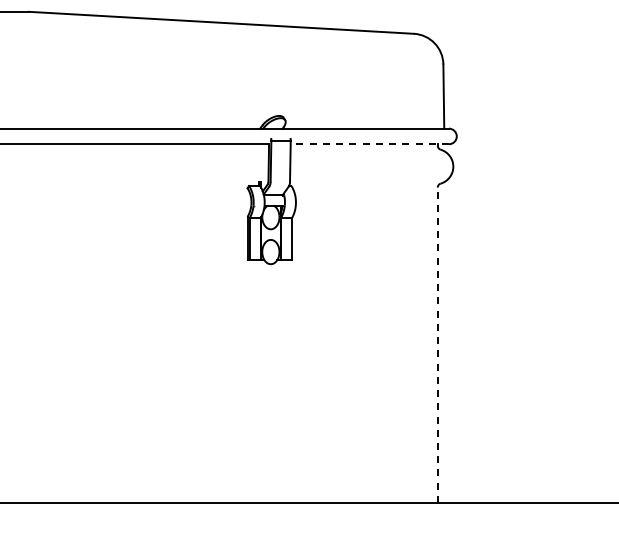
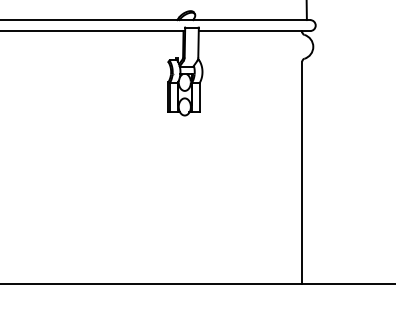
line: (369, 144) -> (254, 31), dashed -> solid
line: (437, 345) -> (302, 172), dashed -> solid

